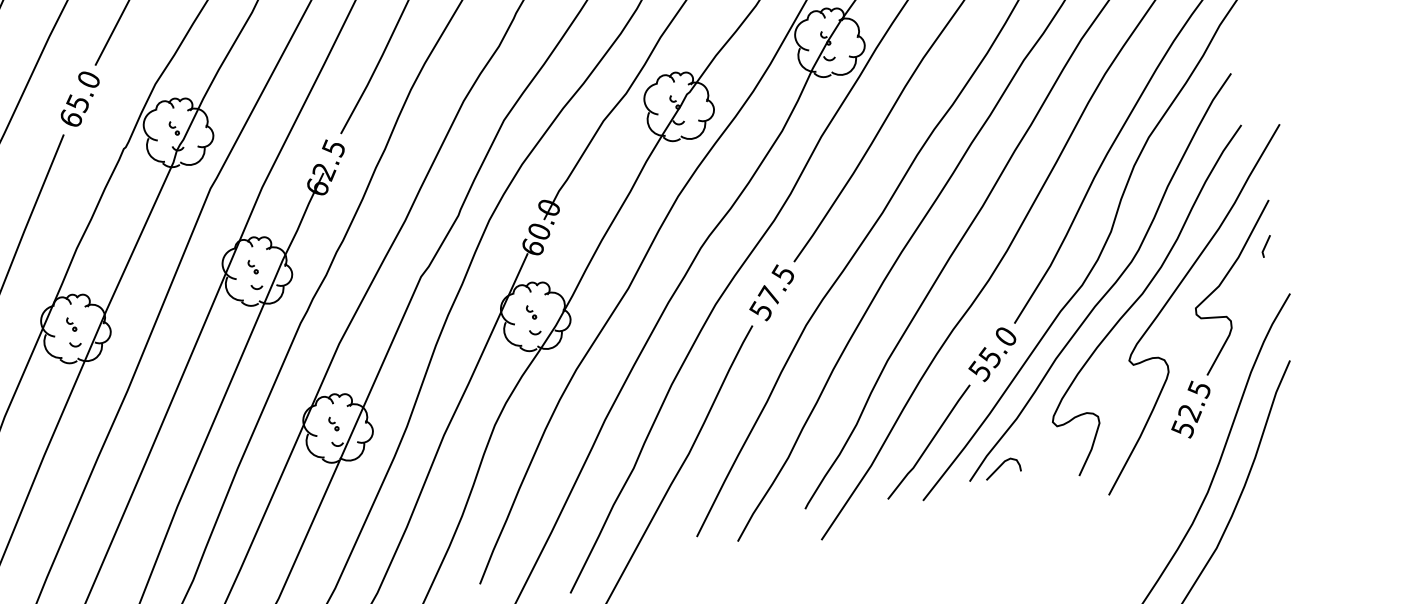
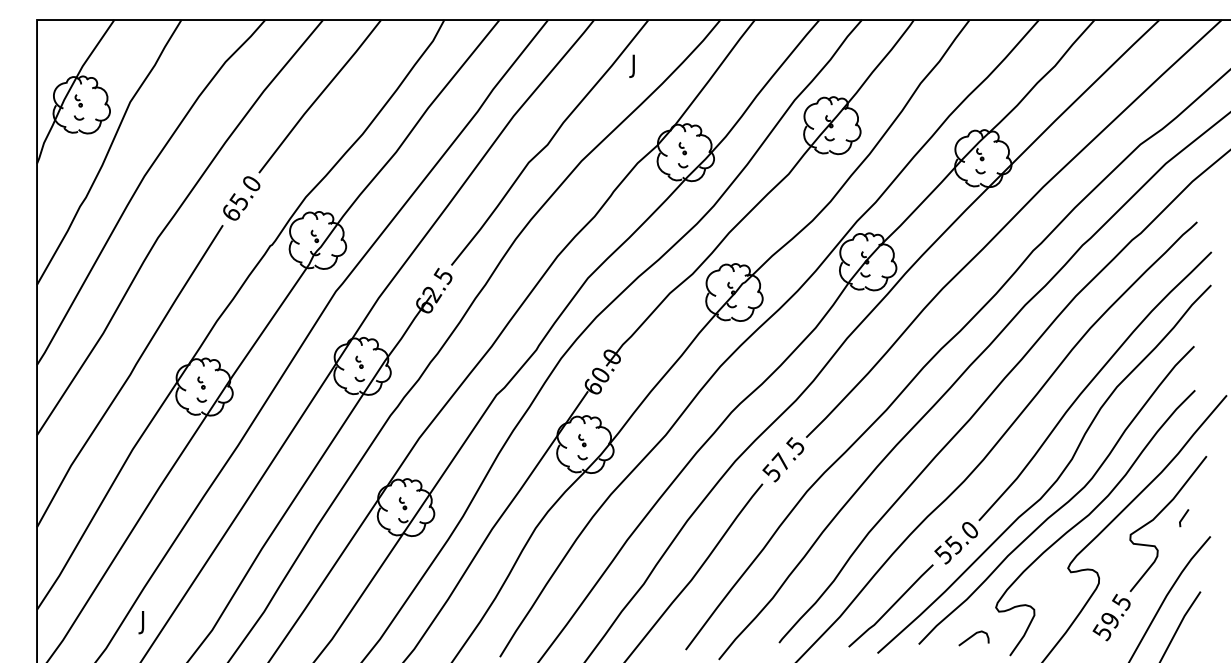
line: (1266, 245) -> (1184, 517), moved
text: (1190, 414) -> (1110, 621), 52.5 -> 59.5
curve: (1000, 467) -> (972, 637), moved

